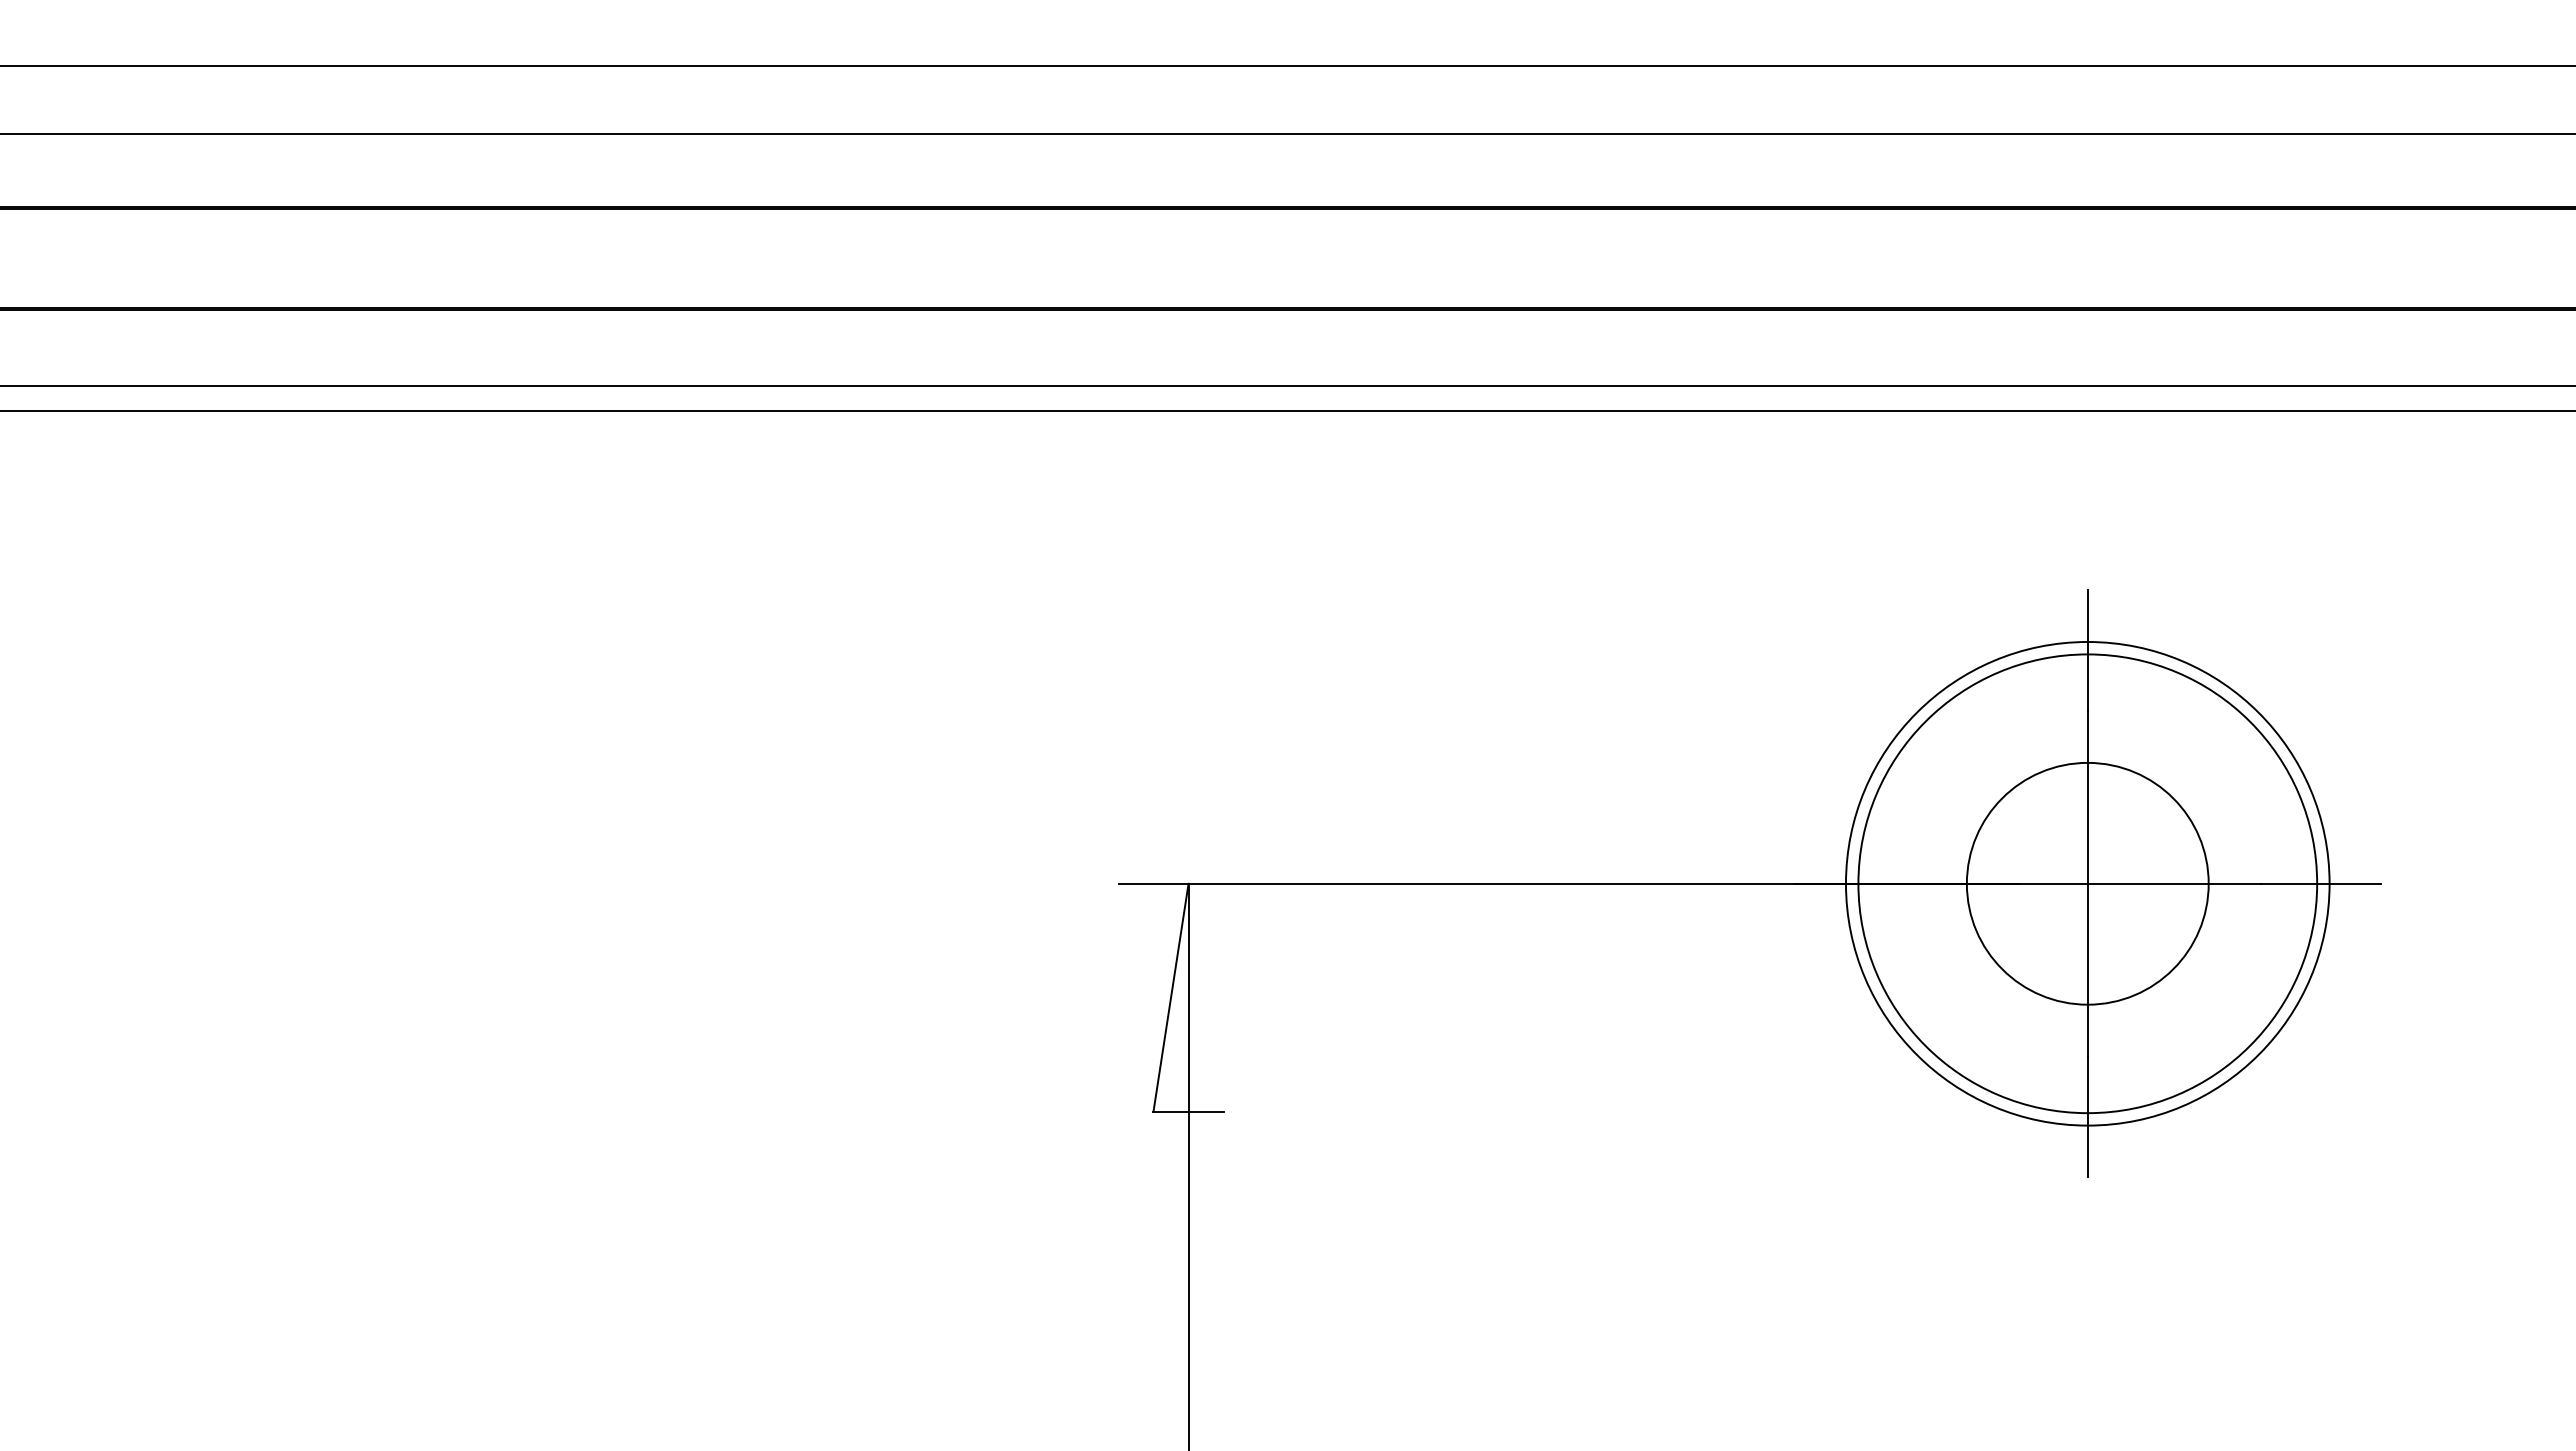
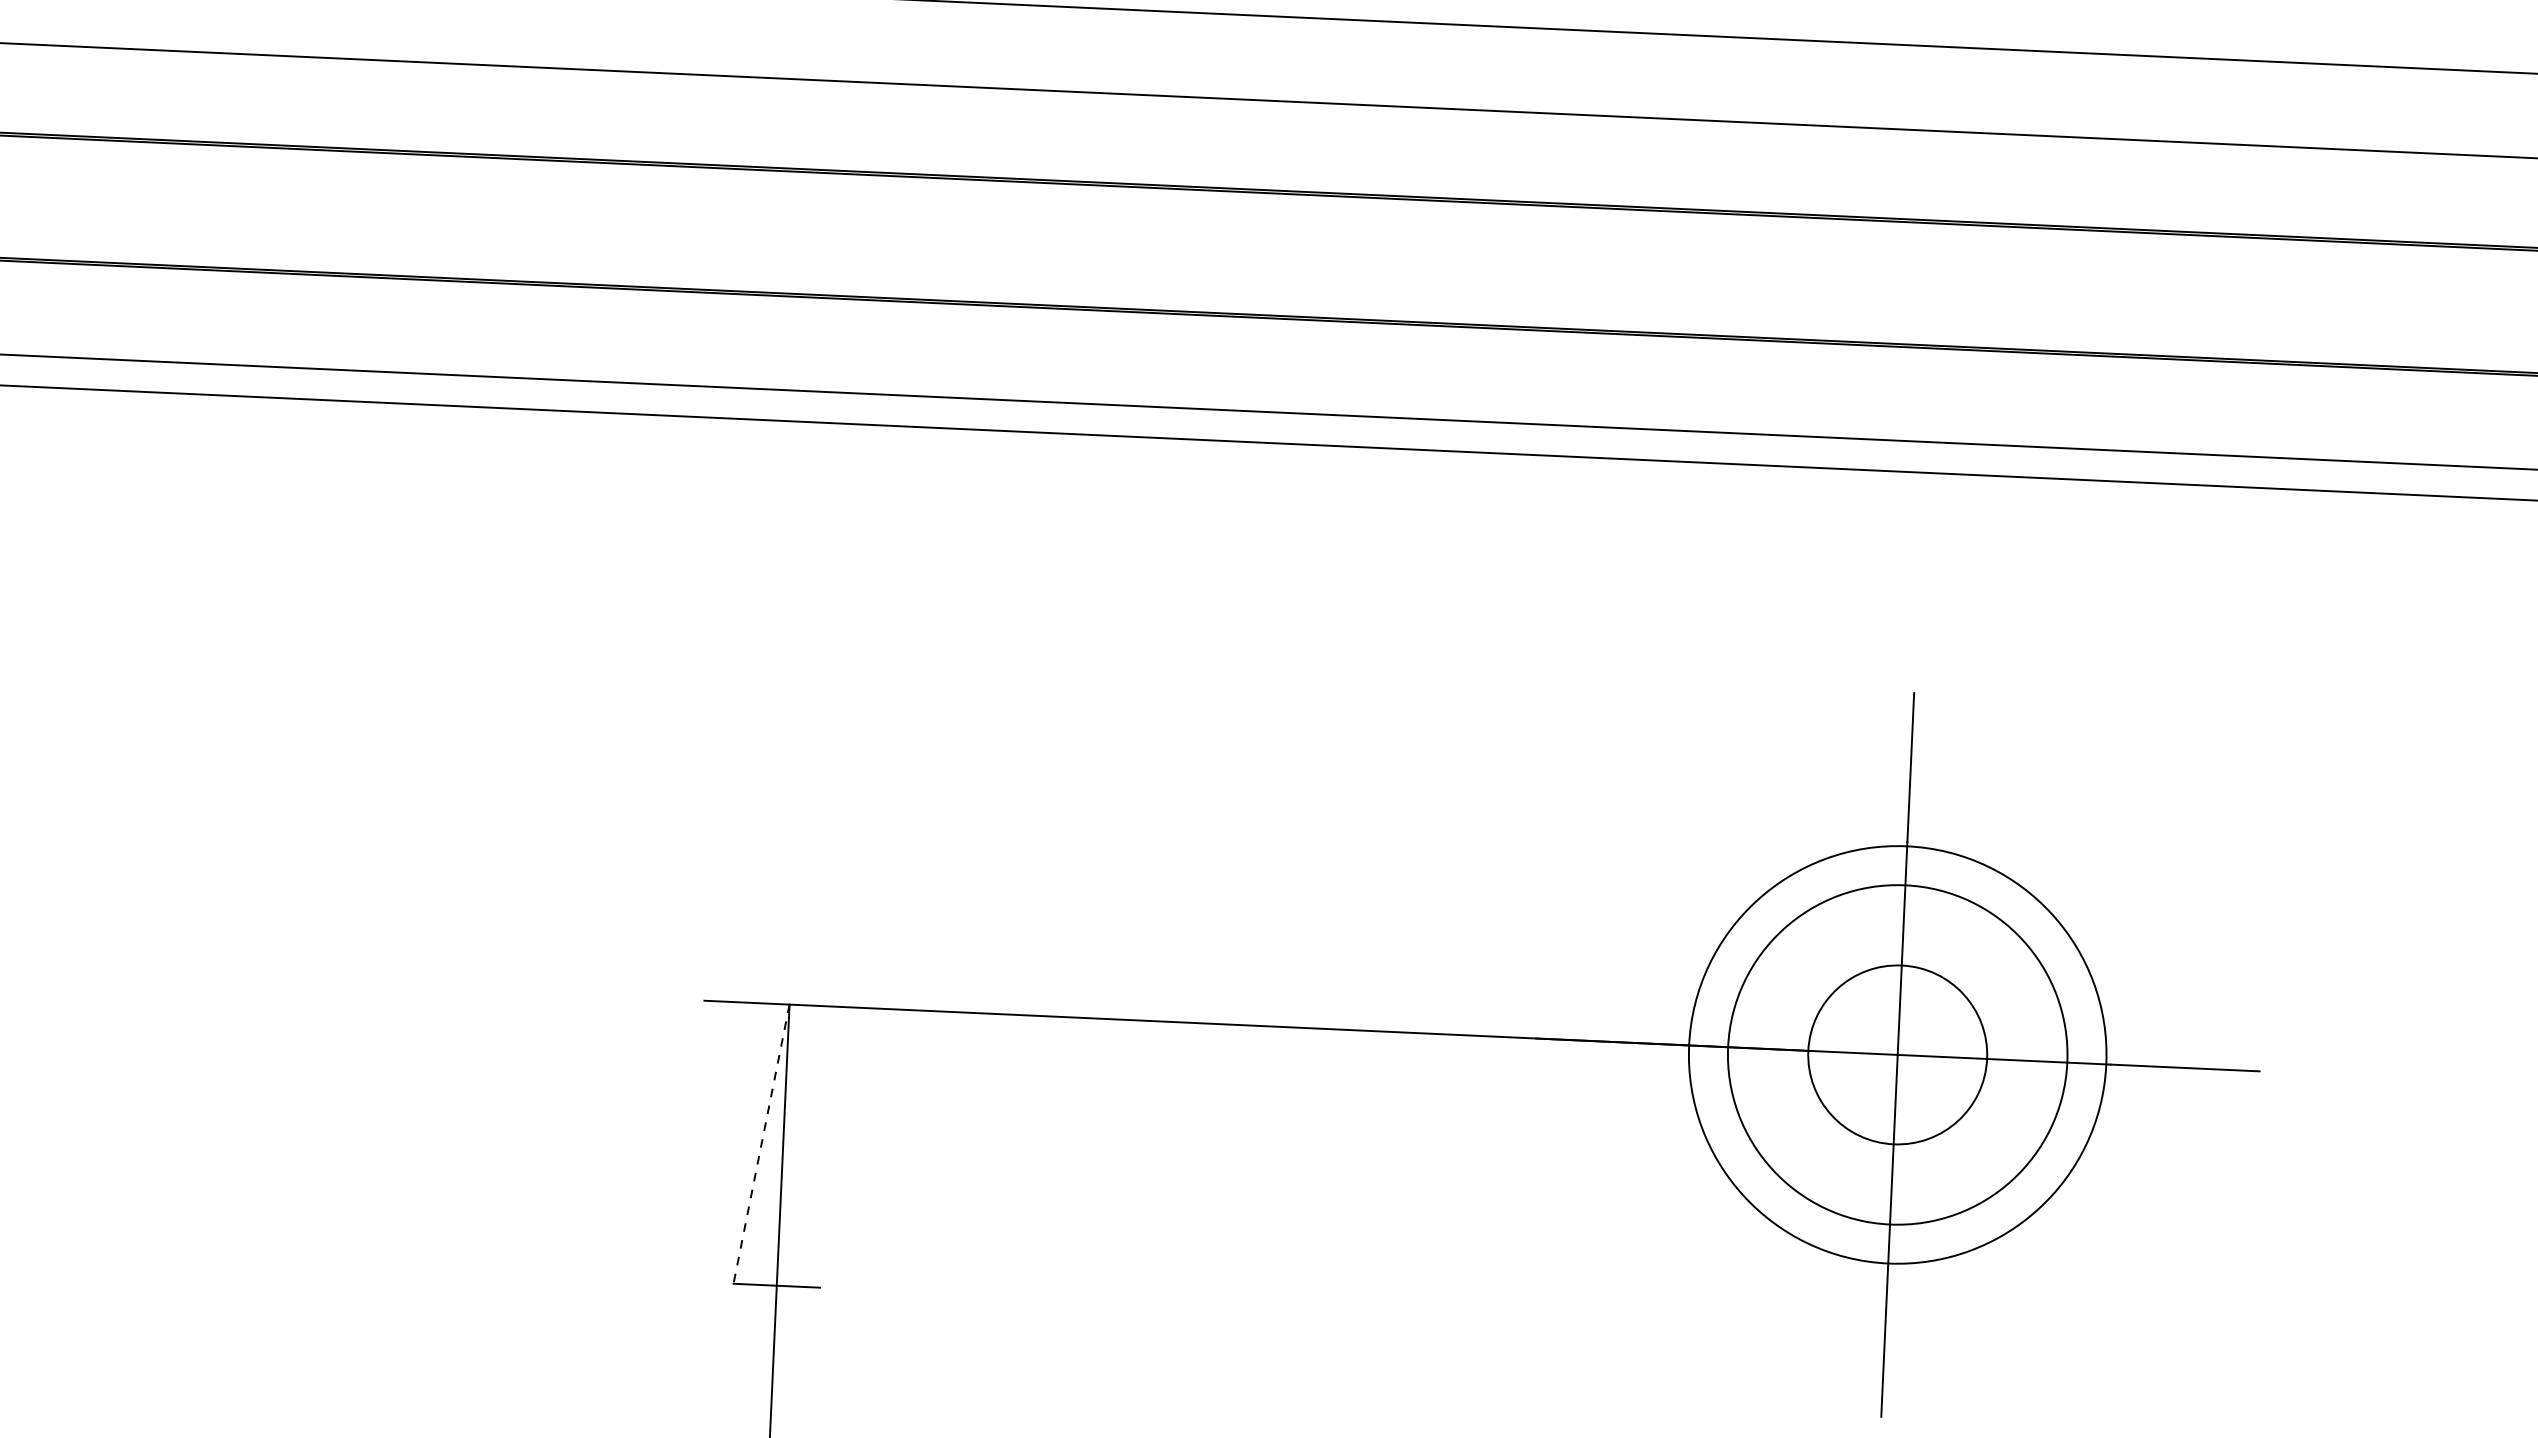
circle: (2087, 883) -> (1897, 1054), size x0.6
circle: (2087, 883) -> (1897, 1054), size x0.6
circle: (2087, 883) -> (1897, 1054), size x0.7
line: (1170, 998) -> (760, 1144), solid -> dashed

